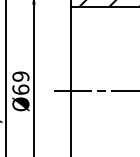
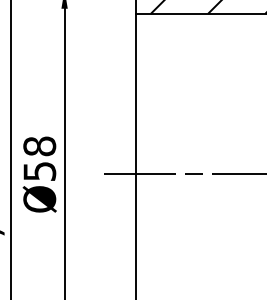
text: (20, 82) -> (38, 157), Ø69 -> Ø58

